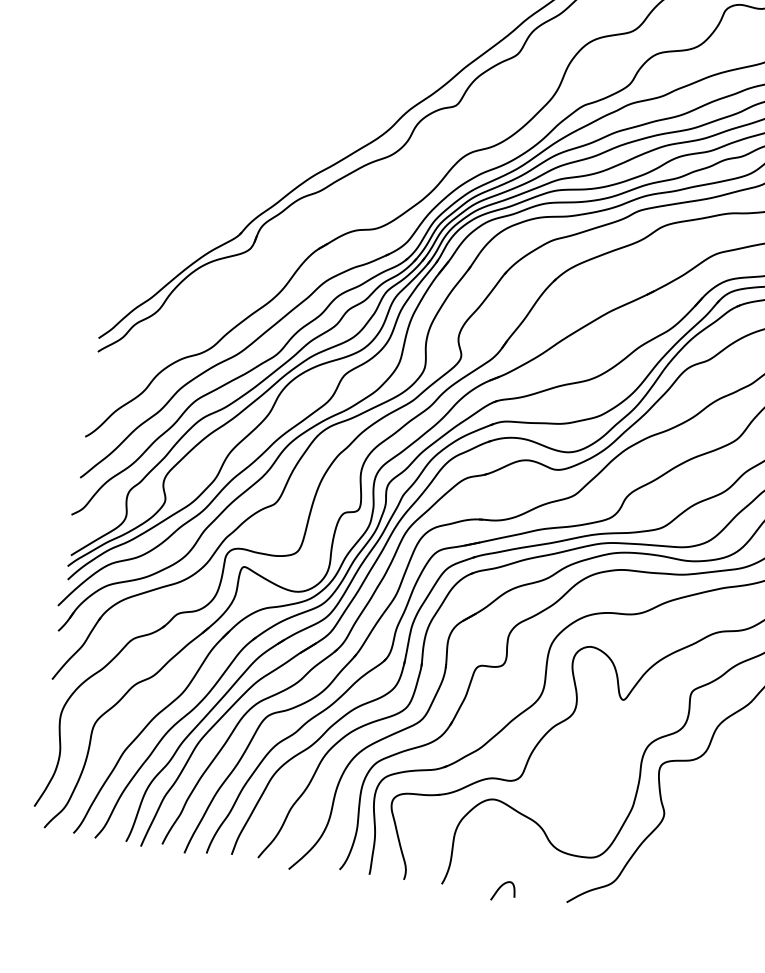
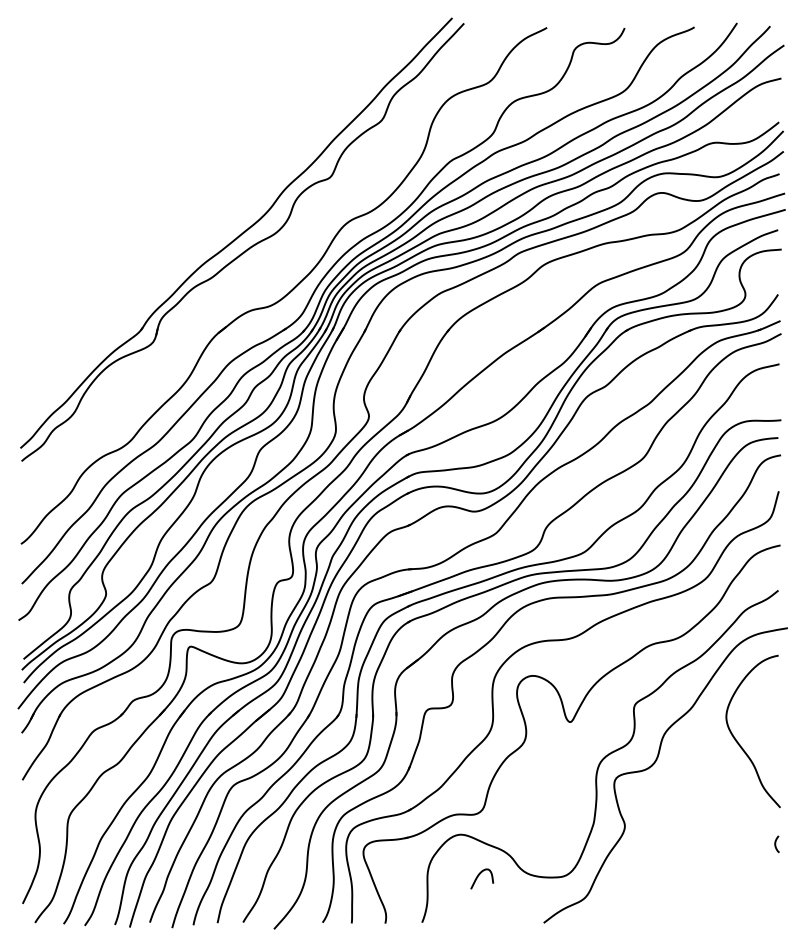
curve: (500, 889) -> (478, 877), moved

